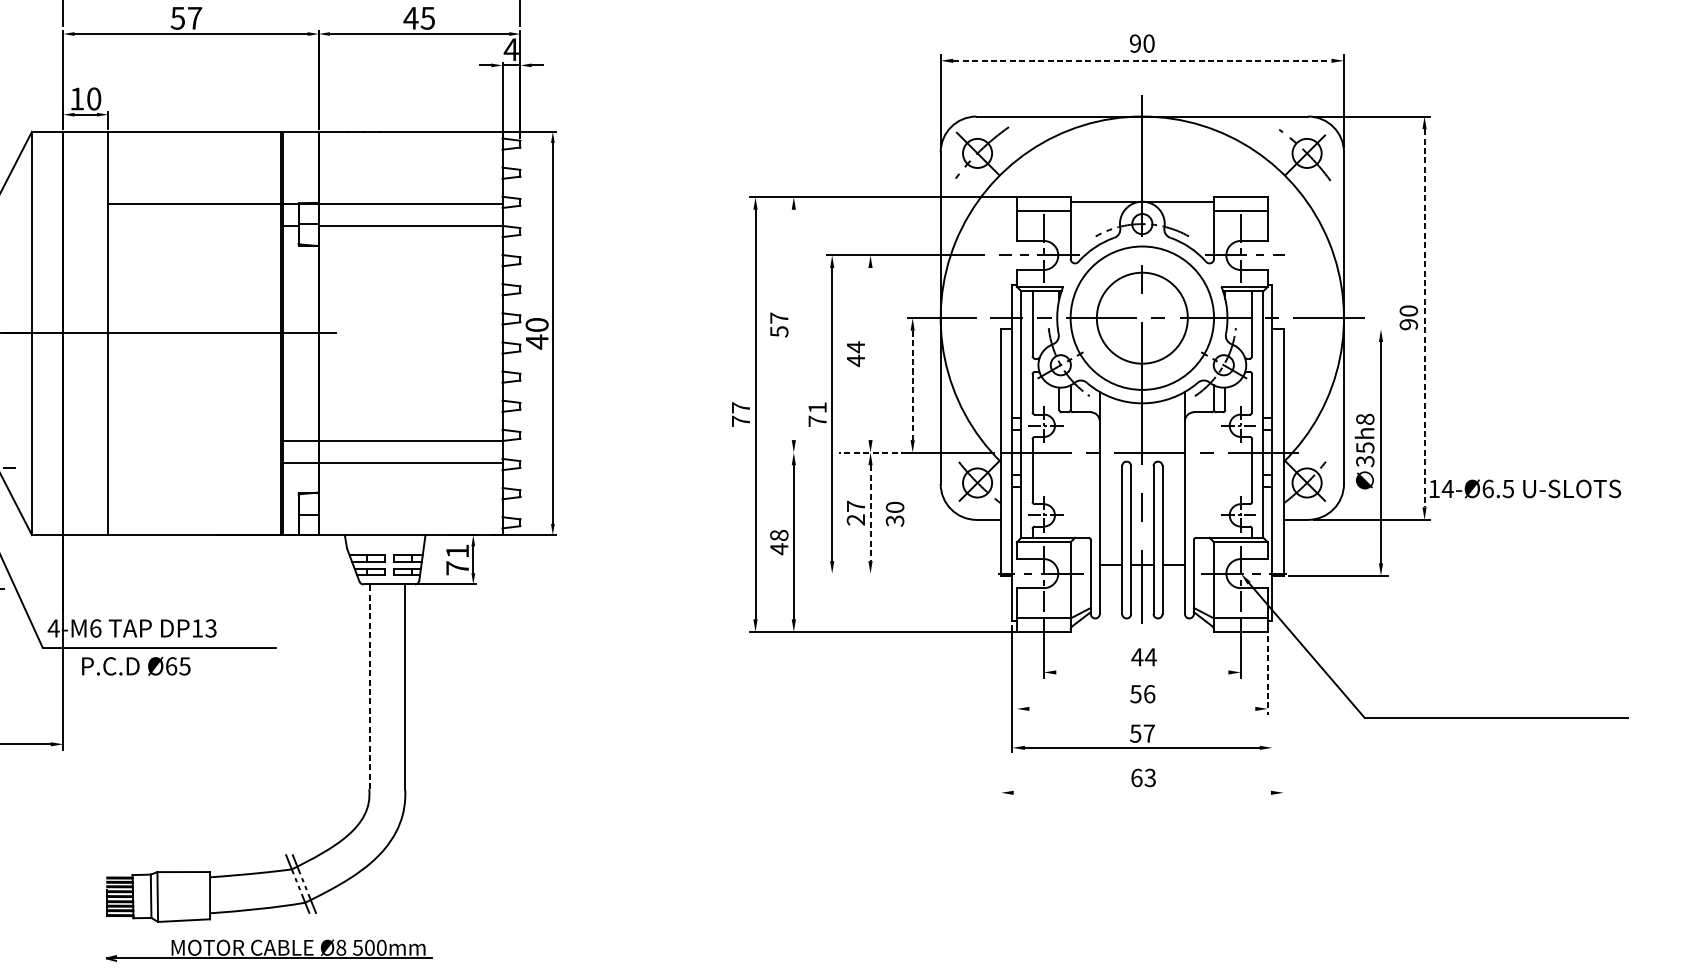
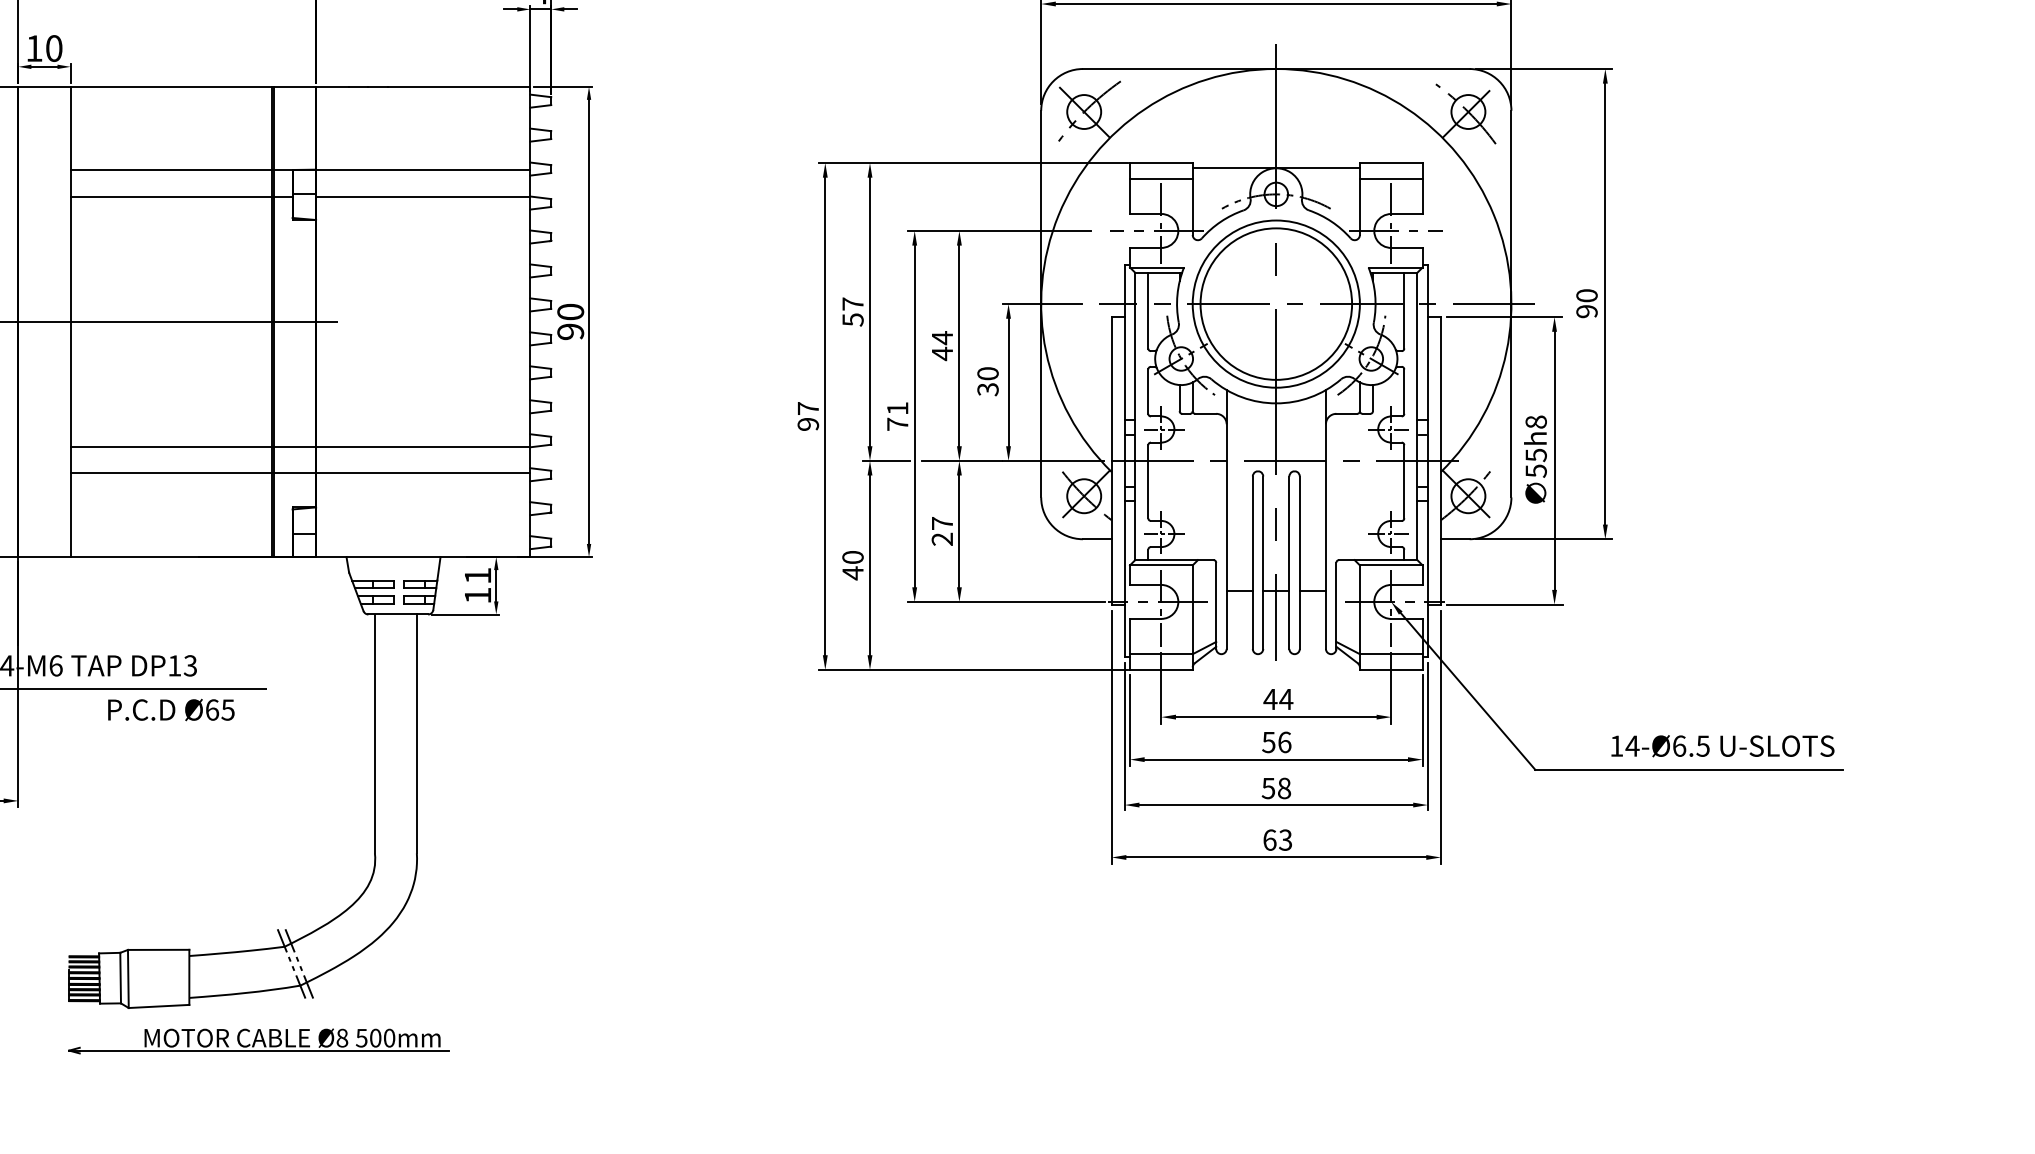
line: (1142, 61) -> (1276, 4), dashed -> solid
line: (193, 225) -> (170, 196), added
circle: (1142, 317) -> (1276, 303), size x1.43
line: (1424, 318) -> (1605, 304), dashed -> solid
line: (794, 324) -> (870, 311), added
line: (1338, 329) -> (1504, 317), added
text: (536, 341) -> (570, 331), 40 -> 90
line: (870, 353) -> (959, 345), added
line: (912, 385) -> (1008, 382), dashed -> solid
text: (741, 420) -> (808, 423), 77 -> 97
line: (193, 441) -> (170, 447), added
line: (808, 452) -> (886, 460), added
line: (873, 452) -> (962, 460), dashed -> solid
text: (1364, 460) -> (1535, 470), 35h8 -> 55h8
line: (193, 463) -> (170, 473), added
text: (1525, 489) -> (1722, 746), moved
line: (870, 513) -> (959, 531), dashed -> solid
text: (894, 514) -> (987, 381), moved
text: (779, 534) -> (853, 556), 48 -> 40
text: (457, 568) -> (477, 595), 71 -> 11
line: (910, 573) -> (1006, 601), added
text: (136, 665) -> (171, 709), moved
line: (1142, 672) -> (1276, 717), added
line: (1017, 675) -> (1130, 720), added
line: (1267, 675) -> (1422, 720), dashed -> solid
line: (369, 686) -> (375, 733), dashed -> solid
line: (1000, 689) -> (1111, 737), added
line: (1272, 689) -> (1427, 736), added
line: (1283, 689) -> (1440, 737), added
line: (1141, 708) -> (1275, 759), added
text: (1149, 733) -> (1284, 788), 57 -> 58
line: (1142, 792) -> (1276, 857), added

